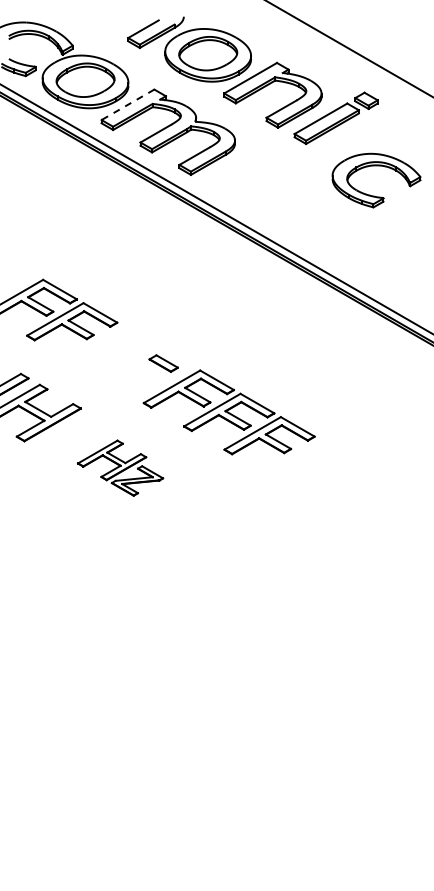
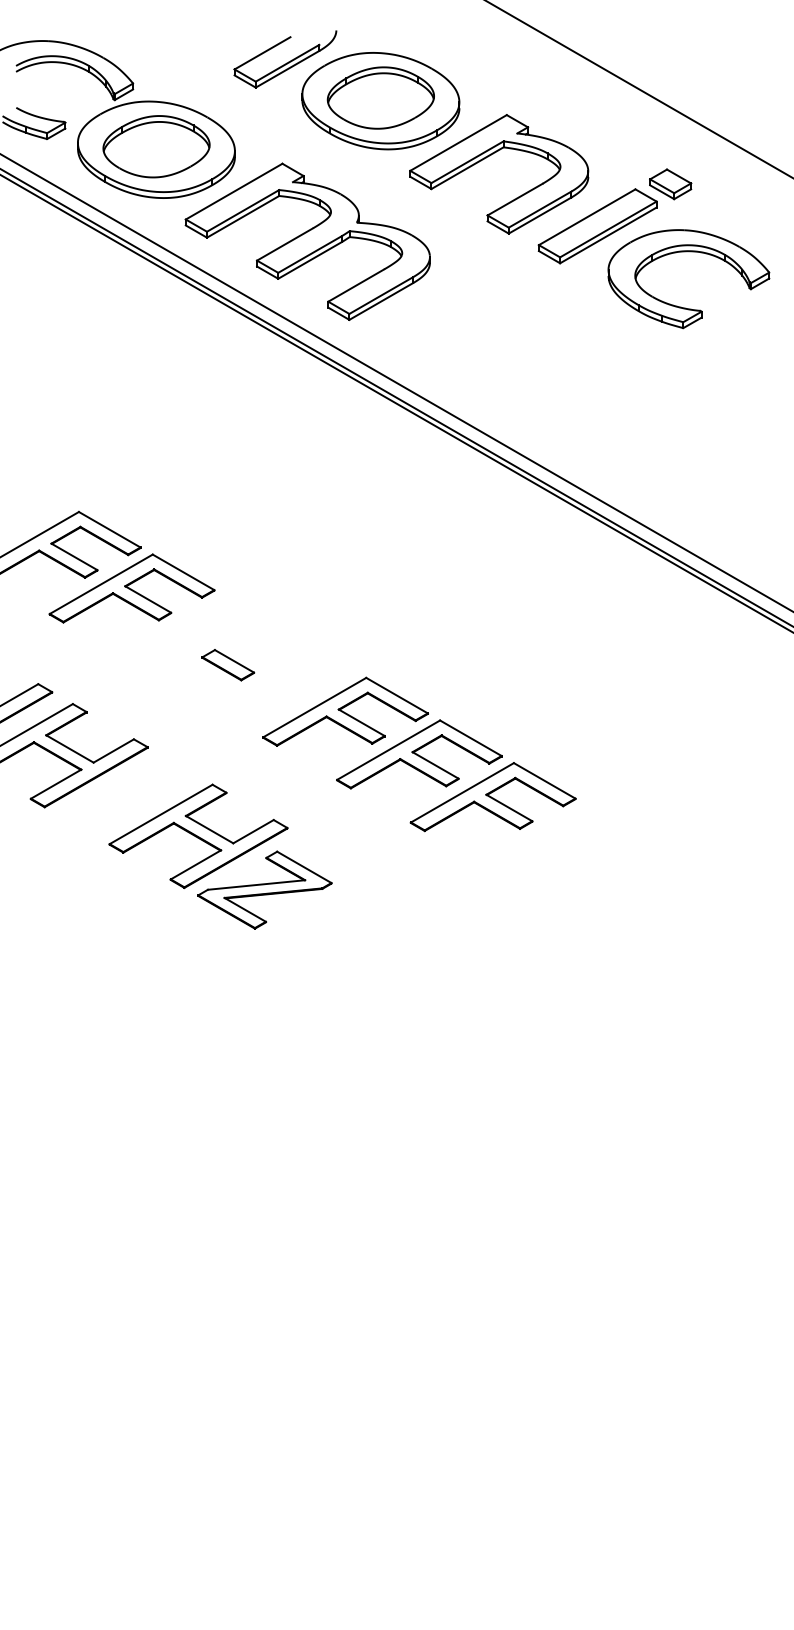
line: (127, 105) -> (233, 192), dashed -> solid
part: (376, 166) -> (688, 253), moved
part: (163, 363) -> (227, 664), moved
part: (120, 467) -> (220, 855), size x1.43

